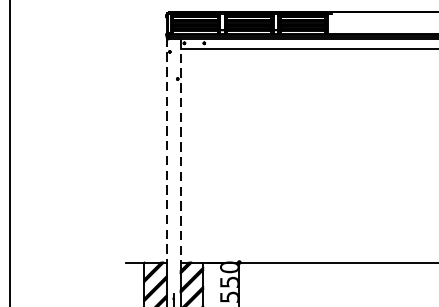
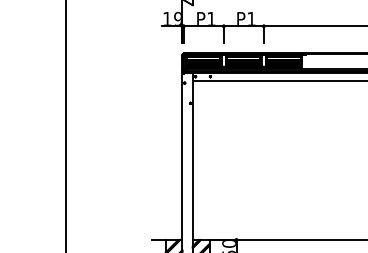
line: (166, 150) -> (182, 156), dashed -> solid
line: (180, 151) -> (192, 157), dashed -> solid

